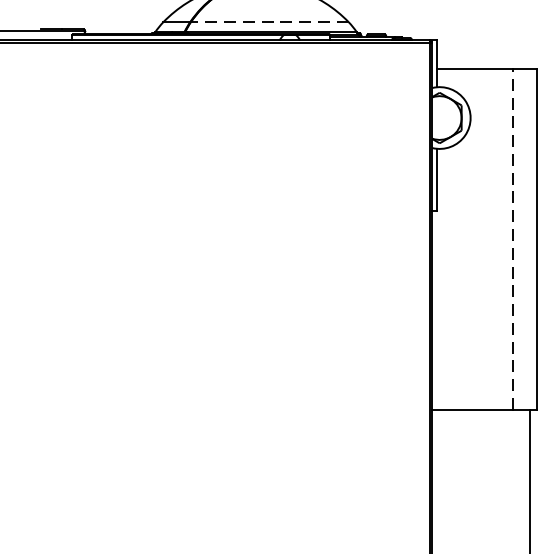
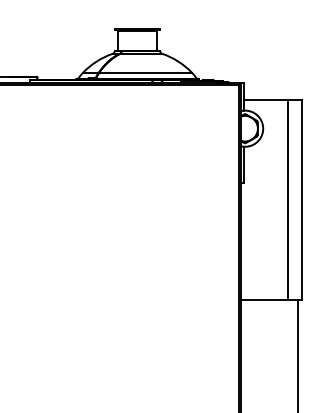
line: (269, 22) -> (145, 72), dashed -> solid
line: (512, 238) -> (287, 199), dashed -> solid

